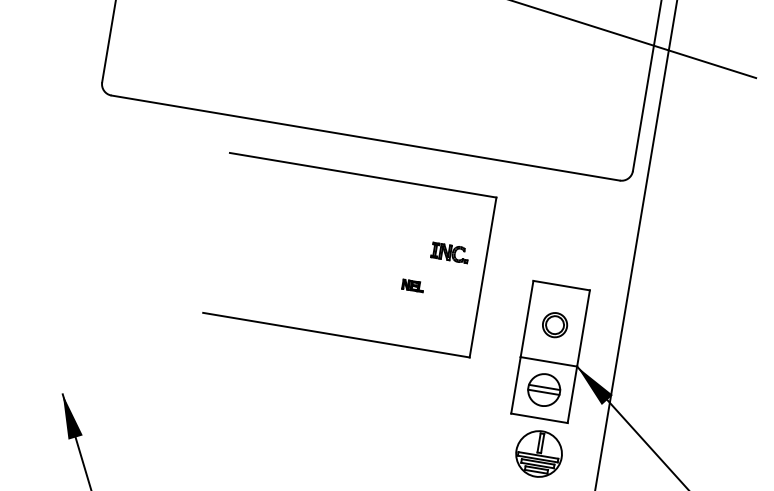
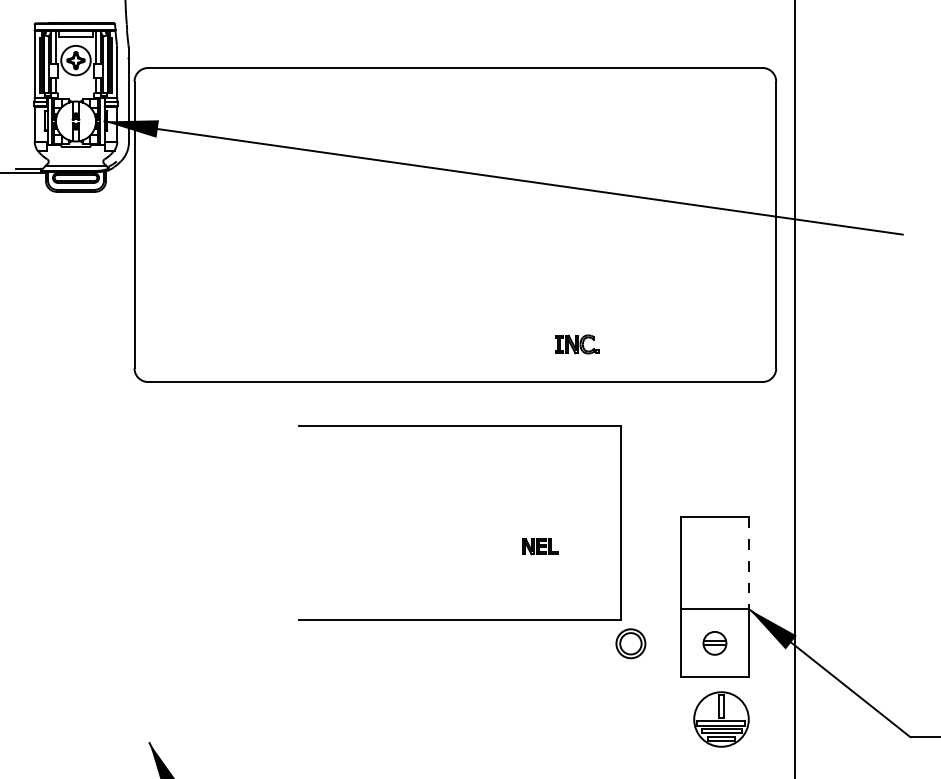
part: (450, 252) -> (577, 344), moved
part: (413, 285) -> (540, 546), size x1.4
part: (554, 324) -> (630, 643), moved
line: (583, 328) -> (749, 563), solid -> dashed
part: (543, 390) -> (714, 643), size x0.6

